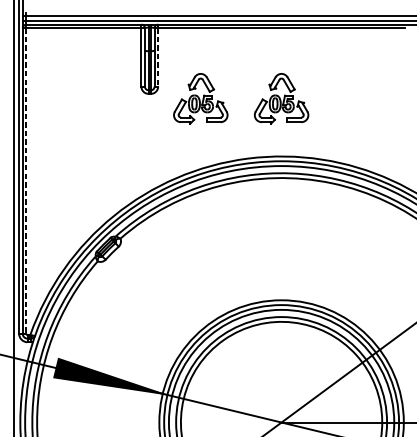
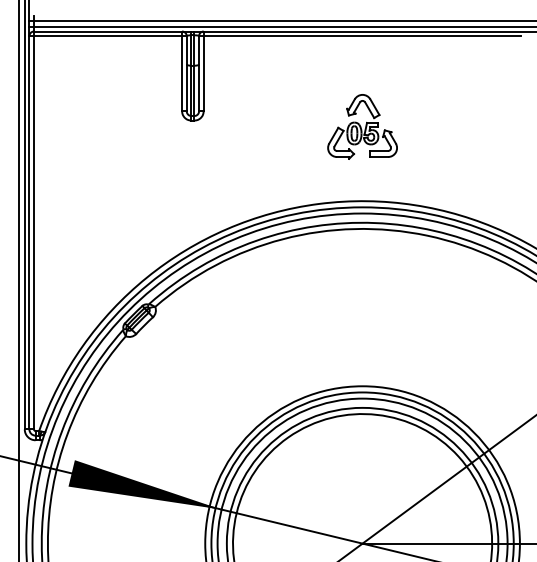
line: (158, 57) -> (203, 73), dashed -> solid
part: (200, 98) -> (258, 126), removed
line: (26, 180) -> (34, 232), dashed -> solid

